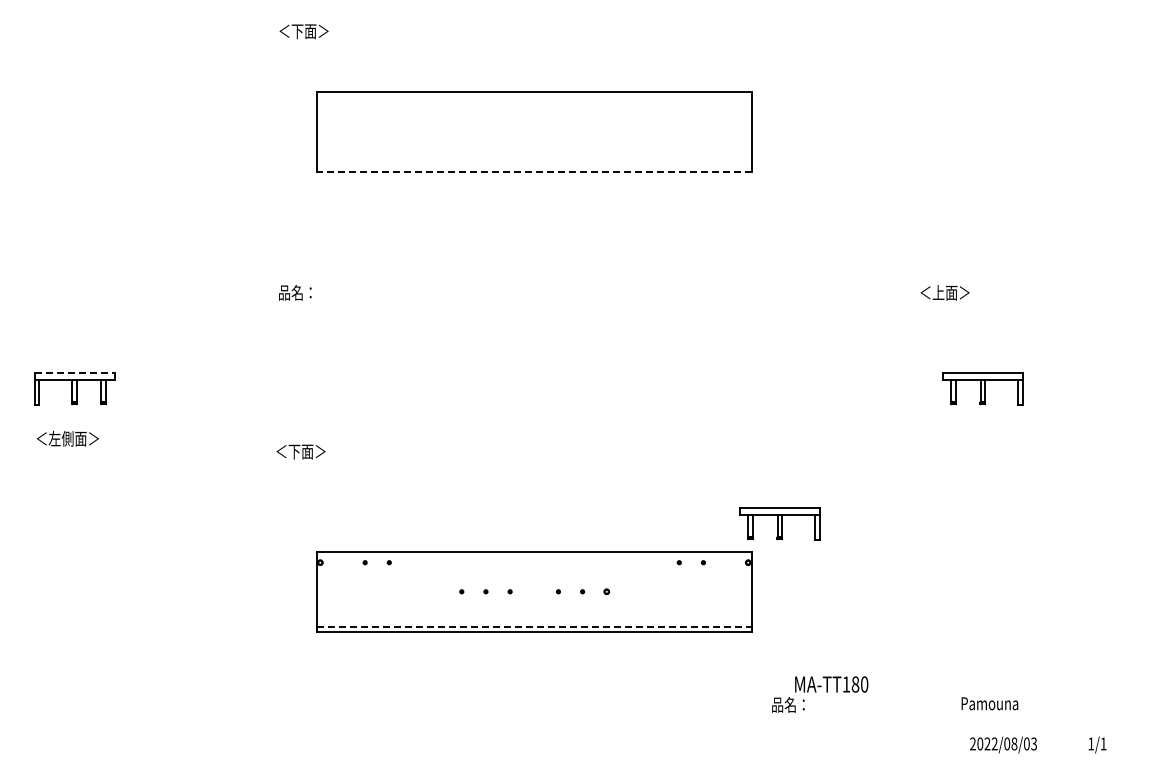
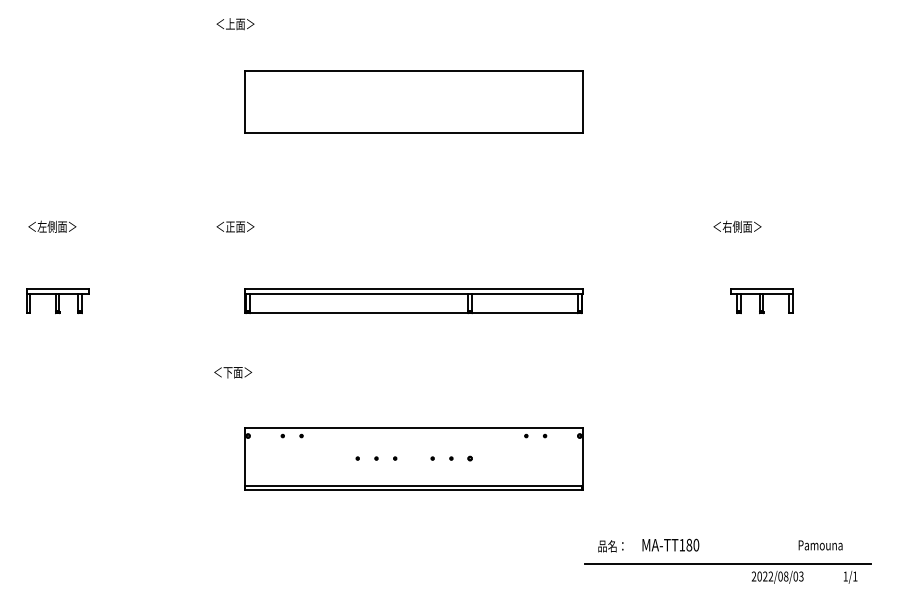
text: (297, 31) -> (230, 24), ＜下面＞ -> ＜上面＞
line: (534, 171) -> (414, 132), dashed -> solid
text: (303, 292) -> (235, 226), 品名： -> ＜正面＞
text: (957, 292) -> (742, 226), ＜上面＞ -> ＜右側面＞
line: (74, 373) -> (57, 289), dashed -> solid
part: (534, 388) -> (414, 301), added
text: (67, 438) -> (52, 226), moved
text: (300, 451) -> (232, 372), moved
part: (779, 523) -> (604, 405), removed
line: (534, 627) -> (414, 486), dashed -> solid
text: (831, 684) -> (670, 545), moved
text: (989, 703) -> (820, 545), moved
line: (939, 727) -> (728, 563), added

